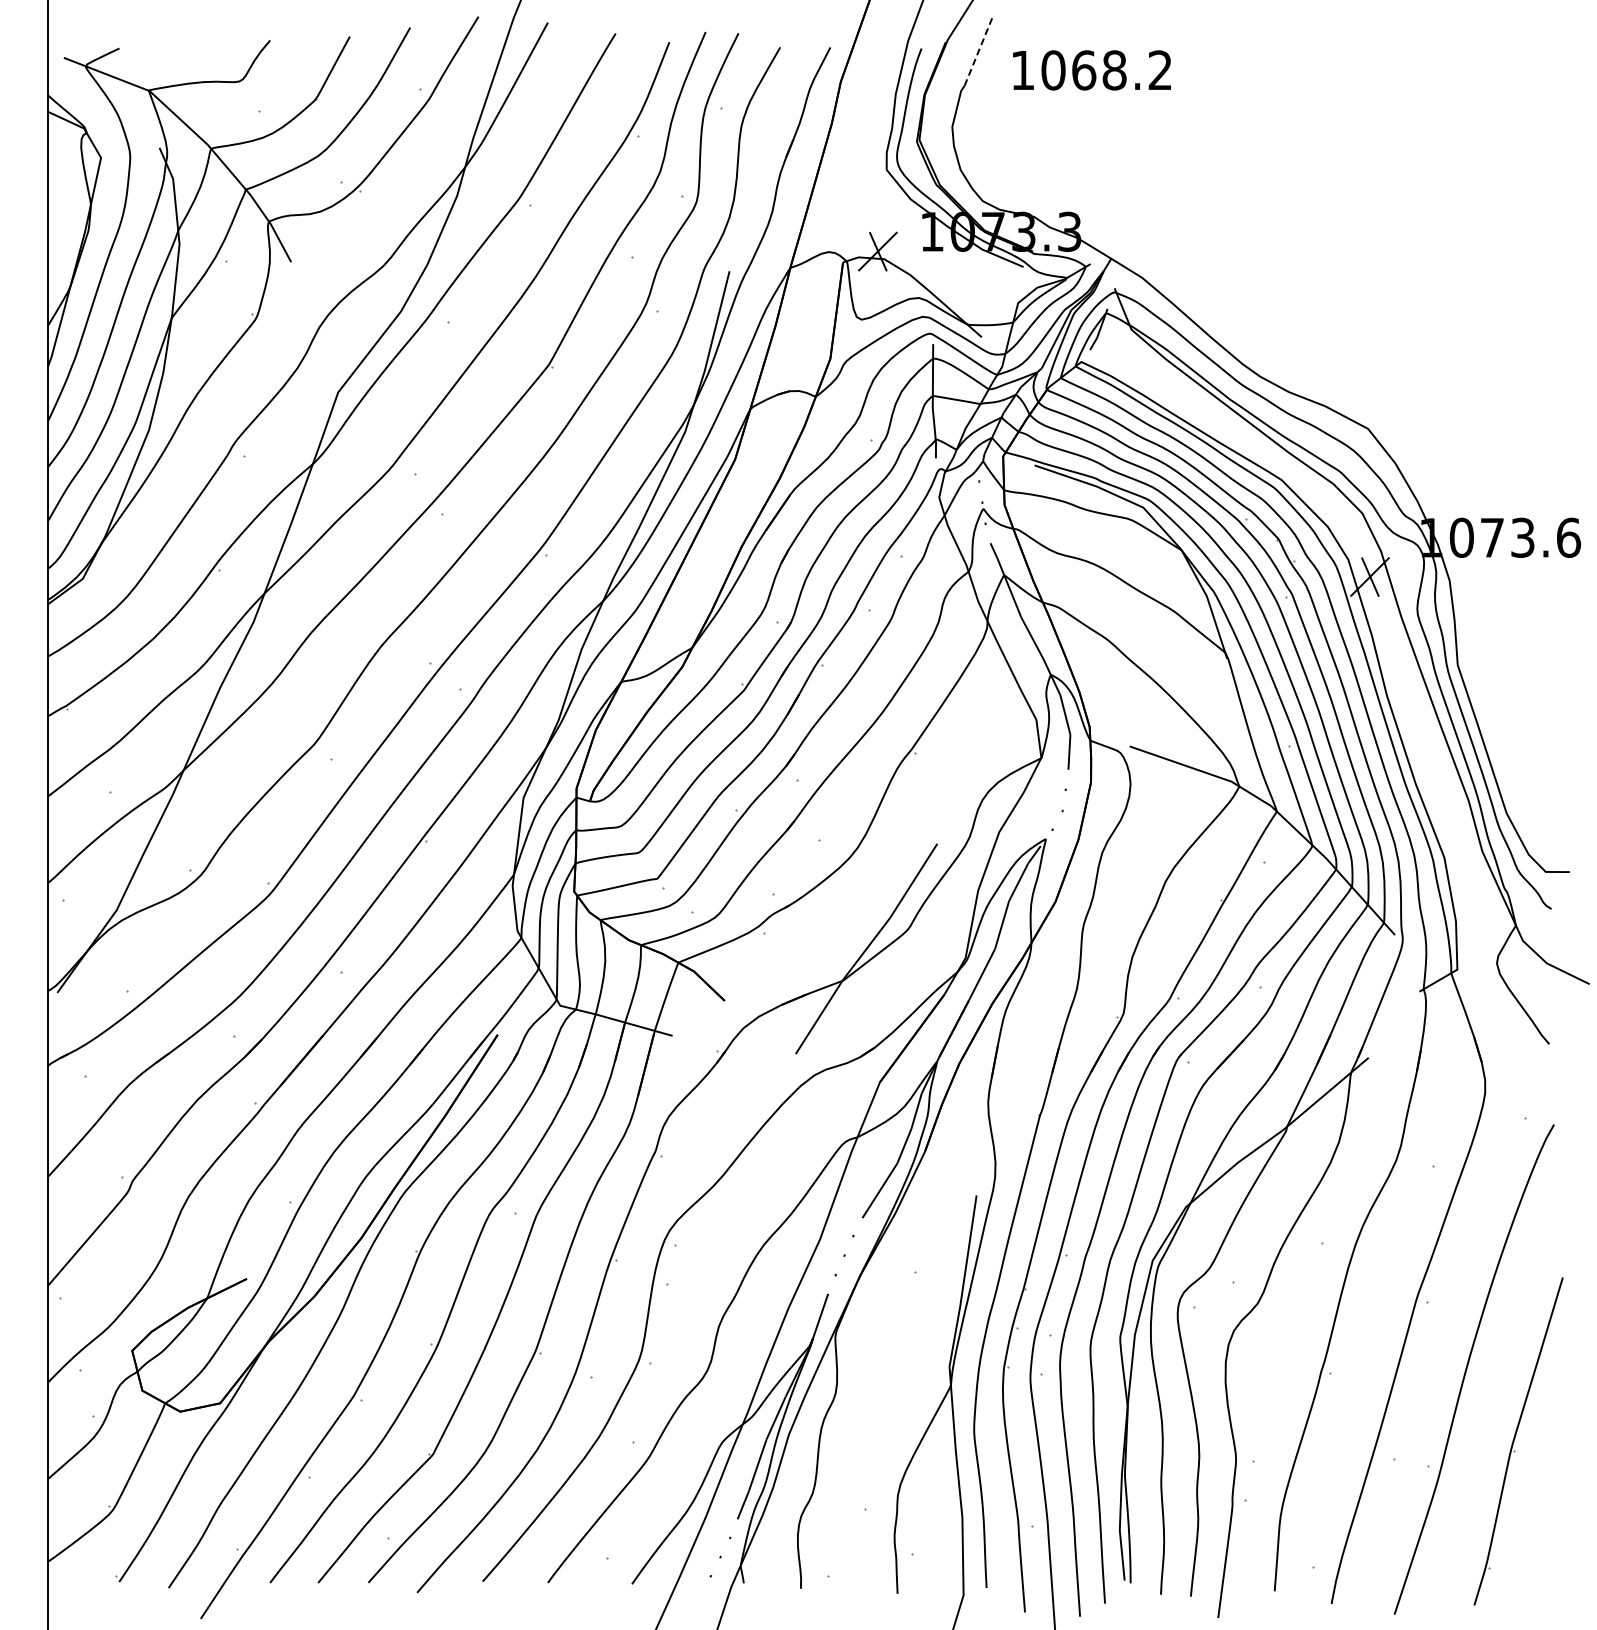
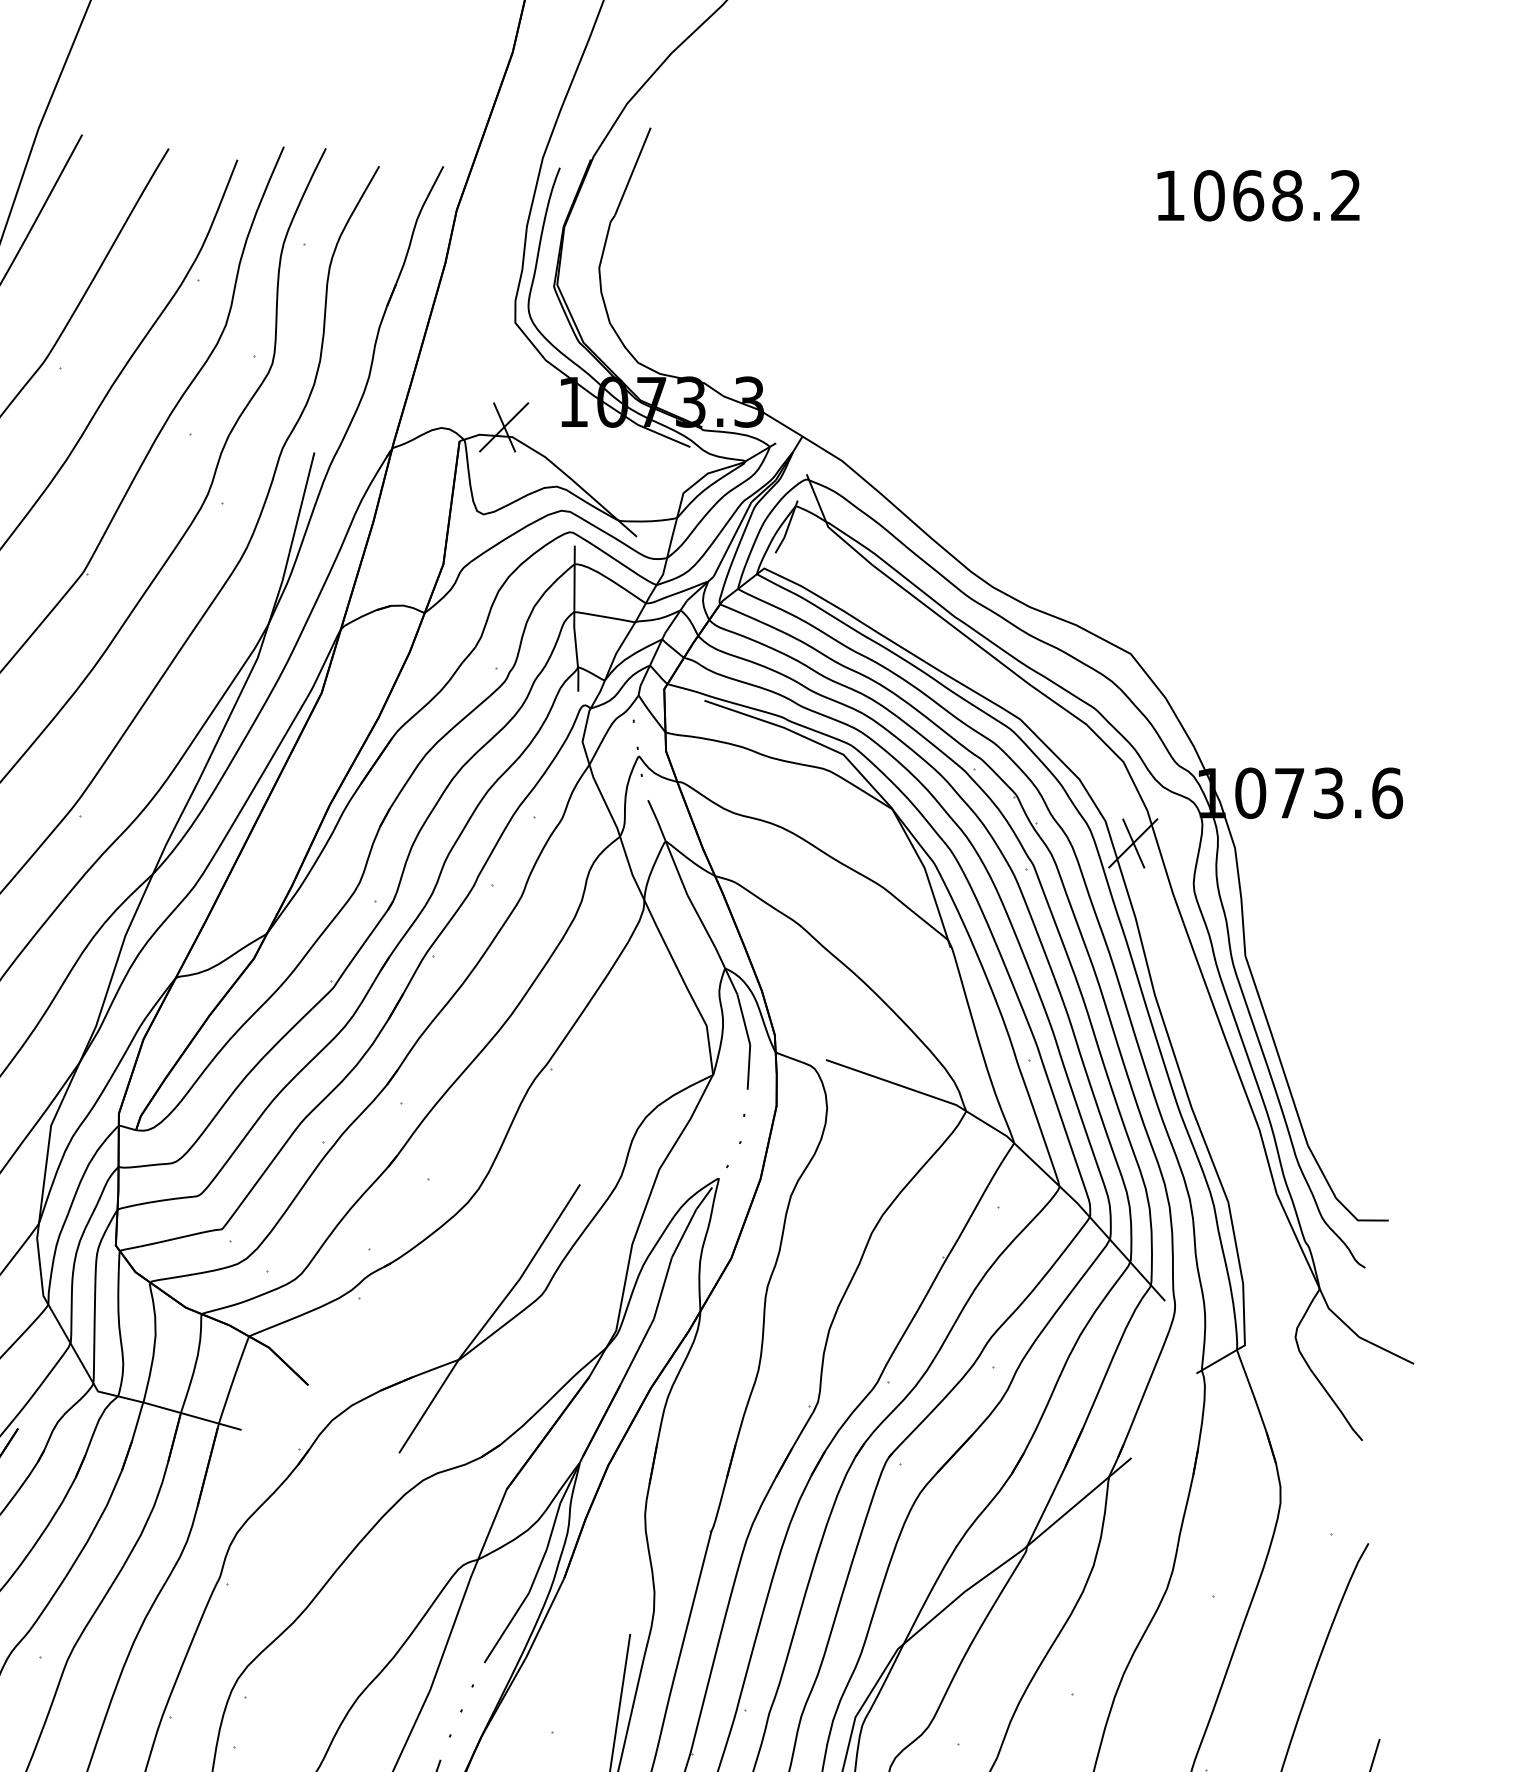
line: (978, 51) -> (632, 171), dashed -> solid
text: (1091, 70) -> (1257, 195), moved

